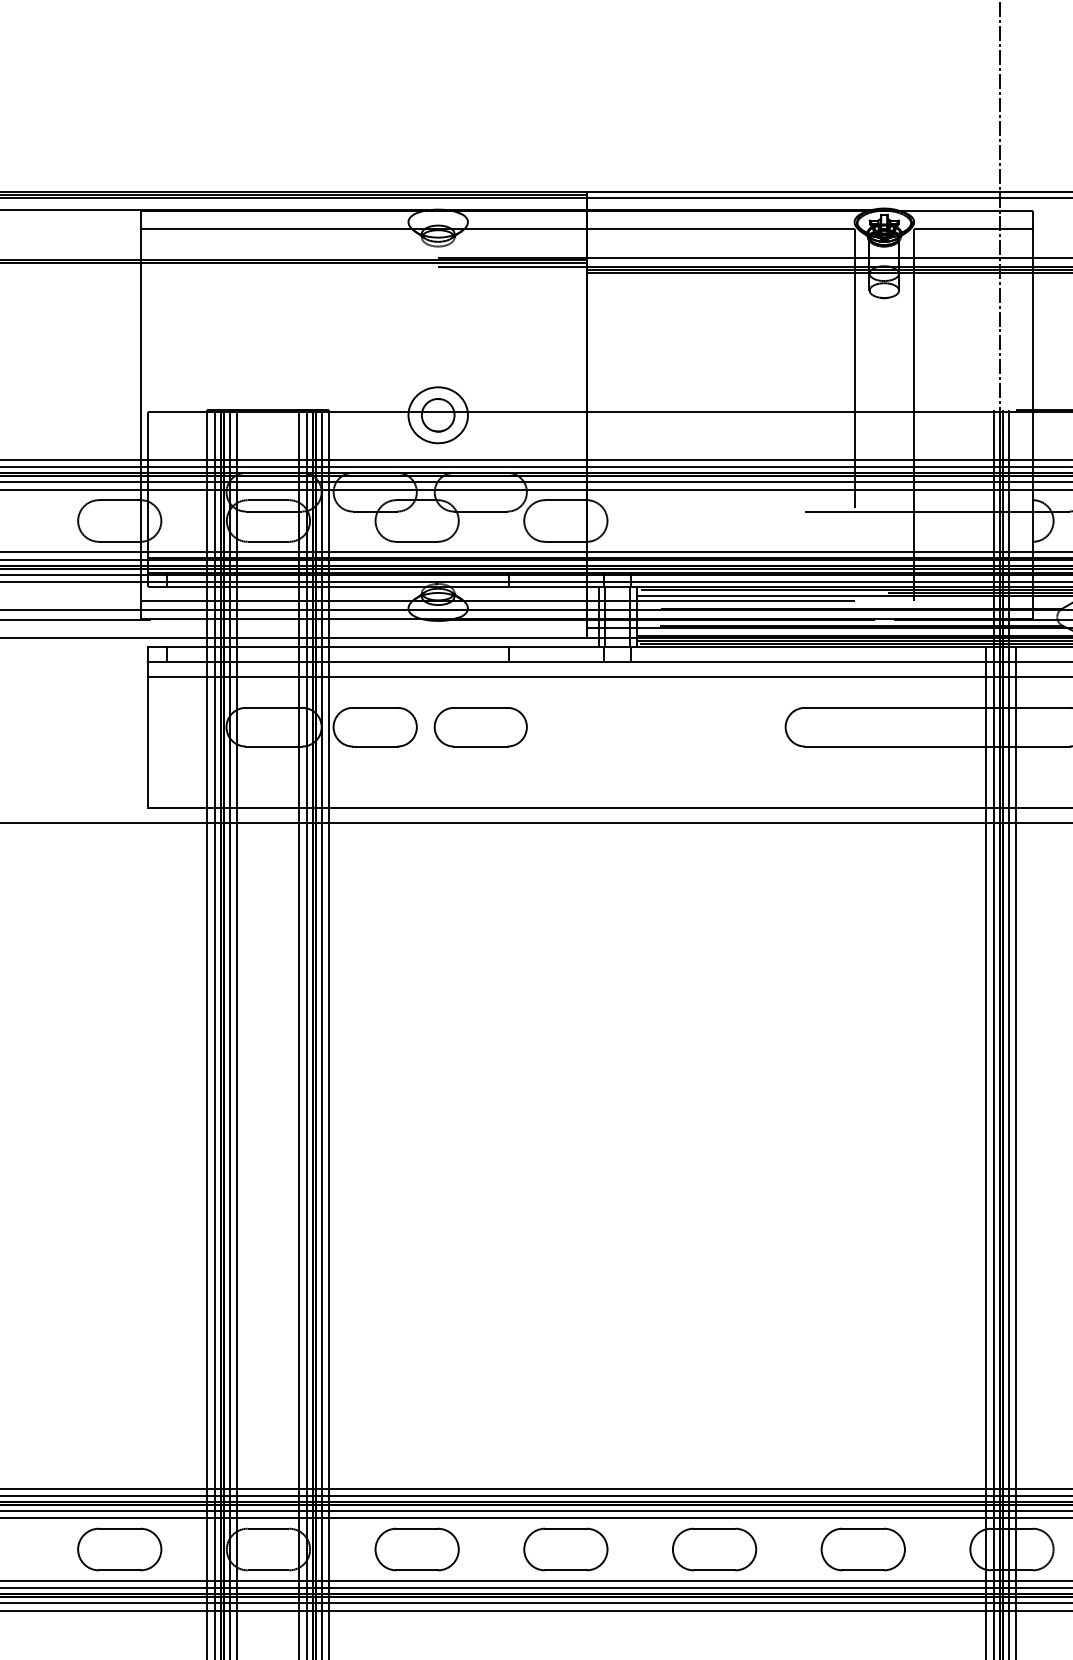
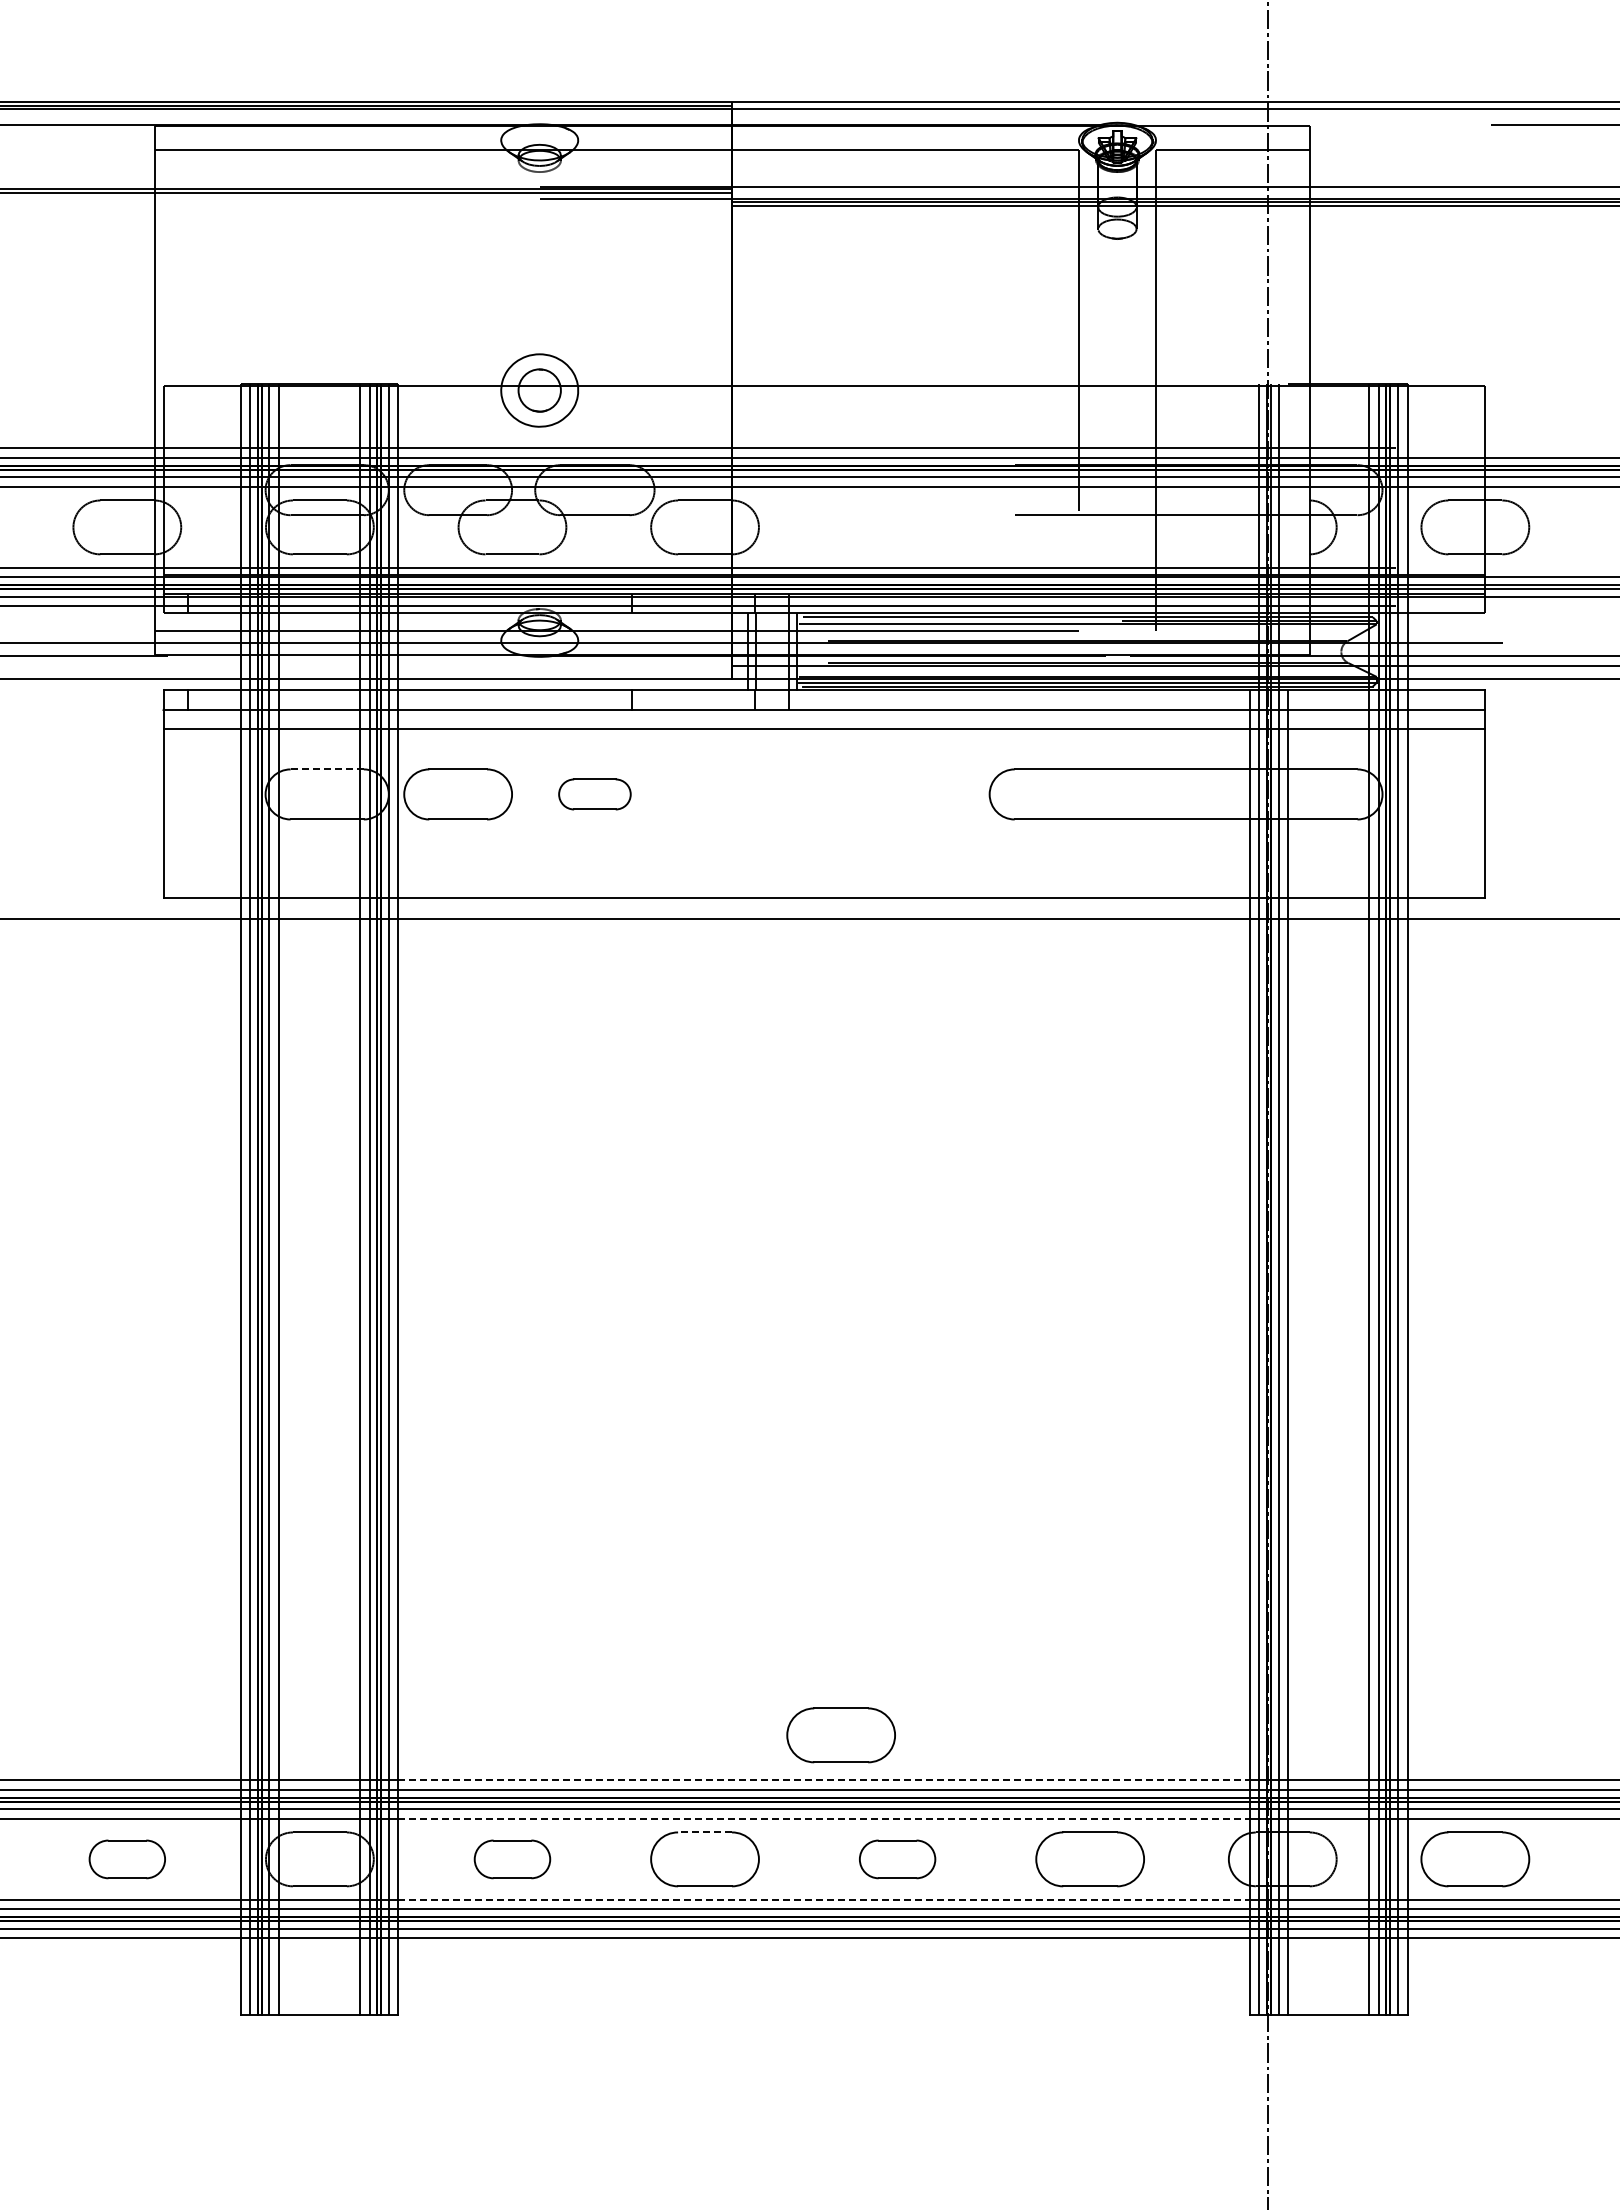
line: (274, 707) -> (327, 769), solid -> dashed
part: (480, 727) -> (594, 794), size x0.6
part: (670, 1453) -> (840, 1735), added
line: (658, 1488) -> (824, 1780), solid -> dashed
line: (658, 1517) -> (824, 1818), solid -> dashed
line: (566, 1528) -> (705, 1832), solid -> dashed
part: (119, 1549) -> (127, 1859), size x0.7
part: (417, 1549) -> (512, 1859), size x0.7
part: (714, 1549) -> (897, 1859), size x0.7
line: (658, 1580) -> (824, 1899), solid -> dashed

